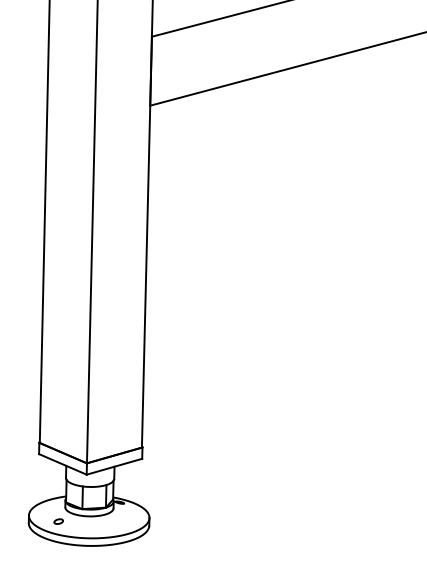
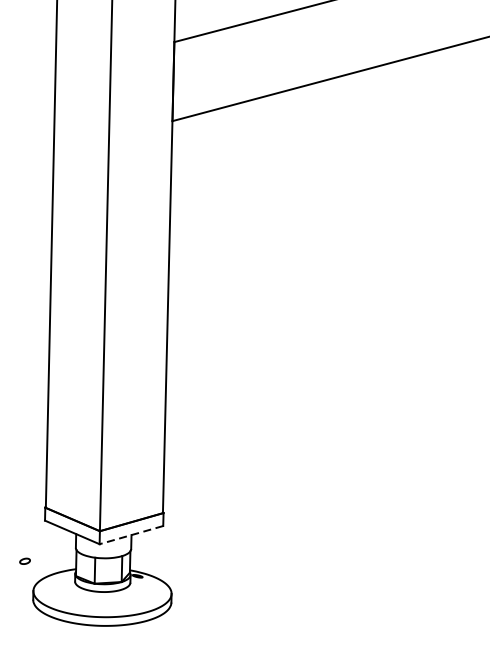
line: (114, 466) -> (131, 534), solid -> dashed
part: (58, 521) -> (24, 561), moved

